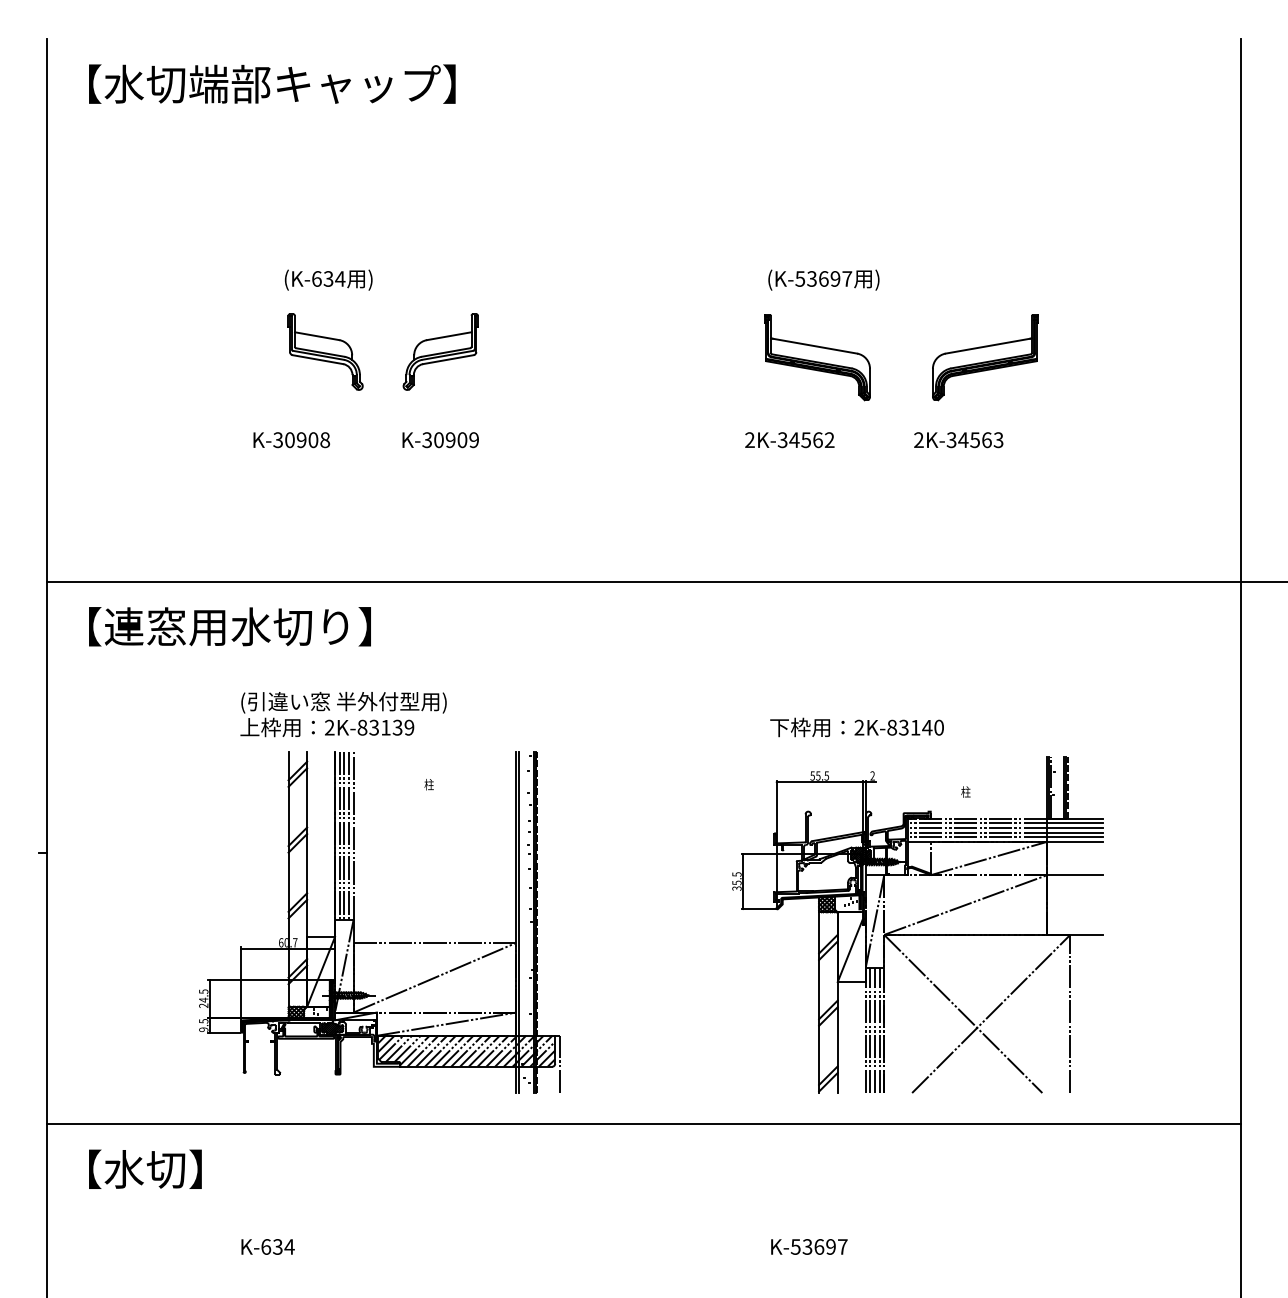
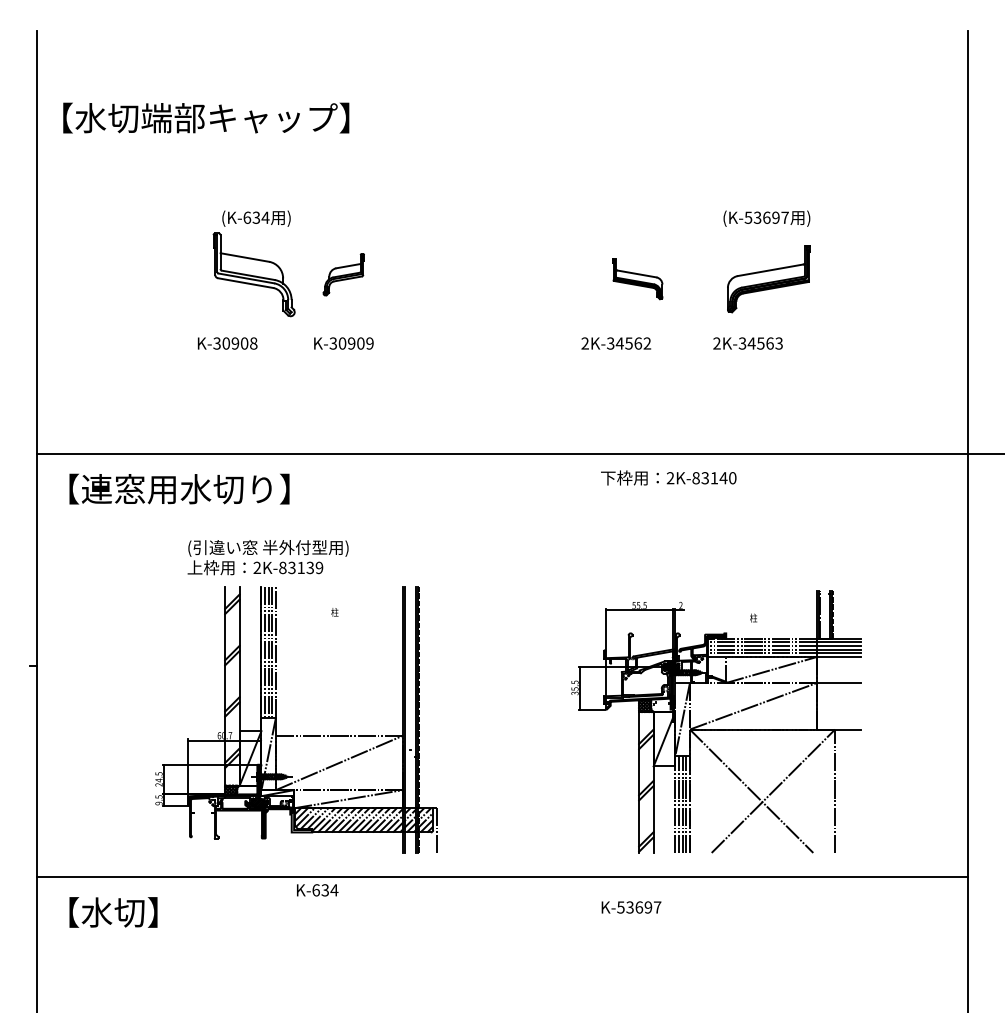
text: (272, 83) -> (206, 117), moved
text: (823, 279) -> (766, 218), moved
part: (325, 351) -> (254, 274), size x1.4
part: (440, 351) -> (343, 274), size x0.7
part: (817, 357) -> (637, 279), size x0.6
text: (856, 727) -> (668, 478), moved
text: (267, 1246) -> (317, 889), moved
text: (809, 1246) -> (631, 907), moved

